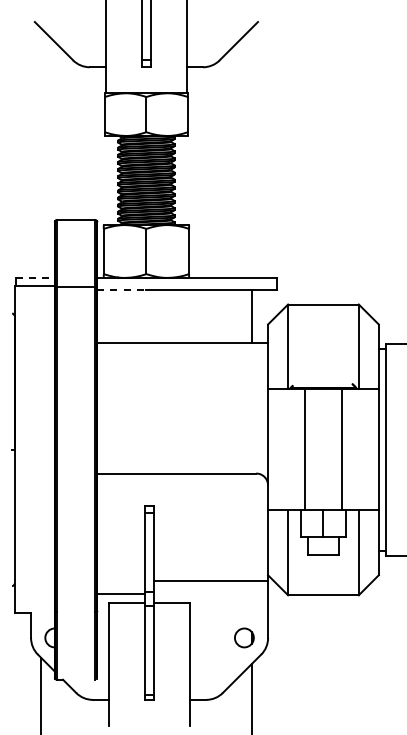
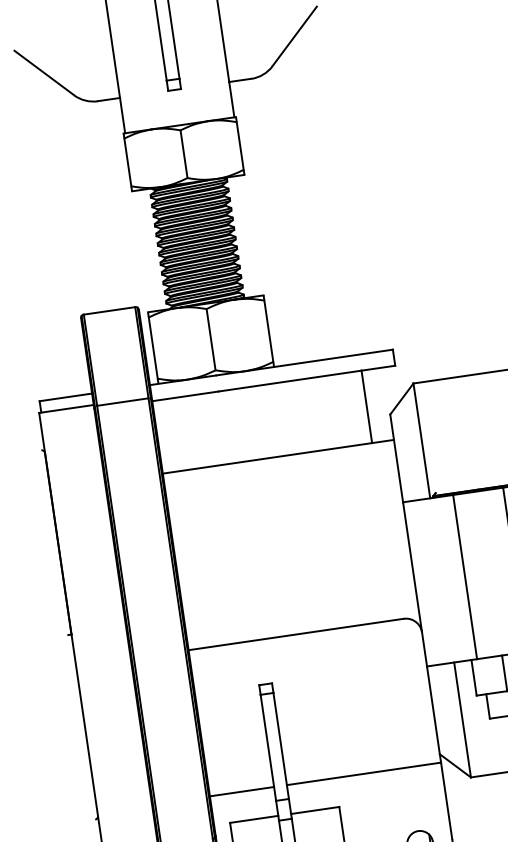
line: (35, 277) -> (65, 396), dashed -> solid
line: (121, 289) -> (184, 396), dashed -> solid
line: (120, 594) -> (241, 791), moved

